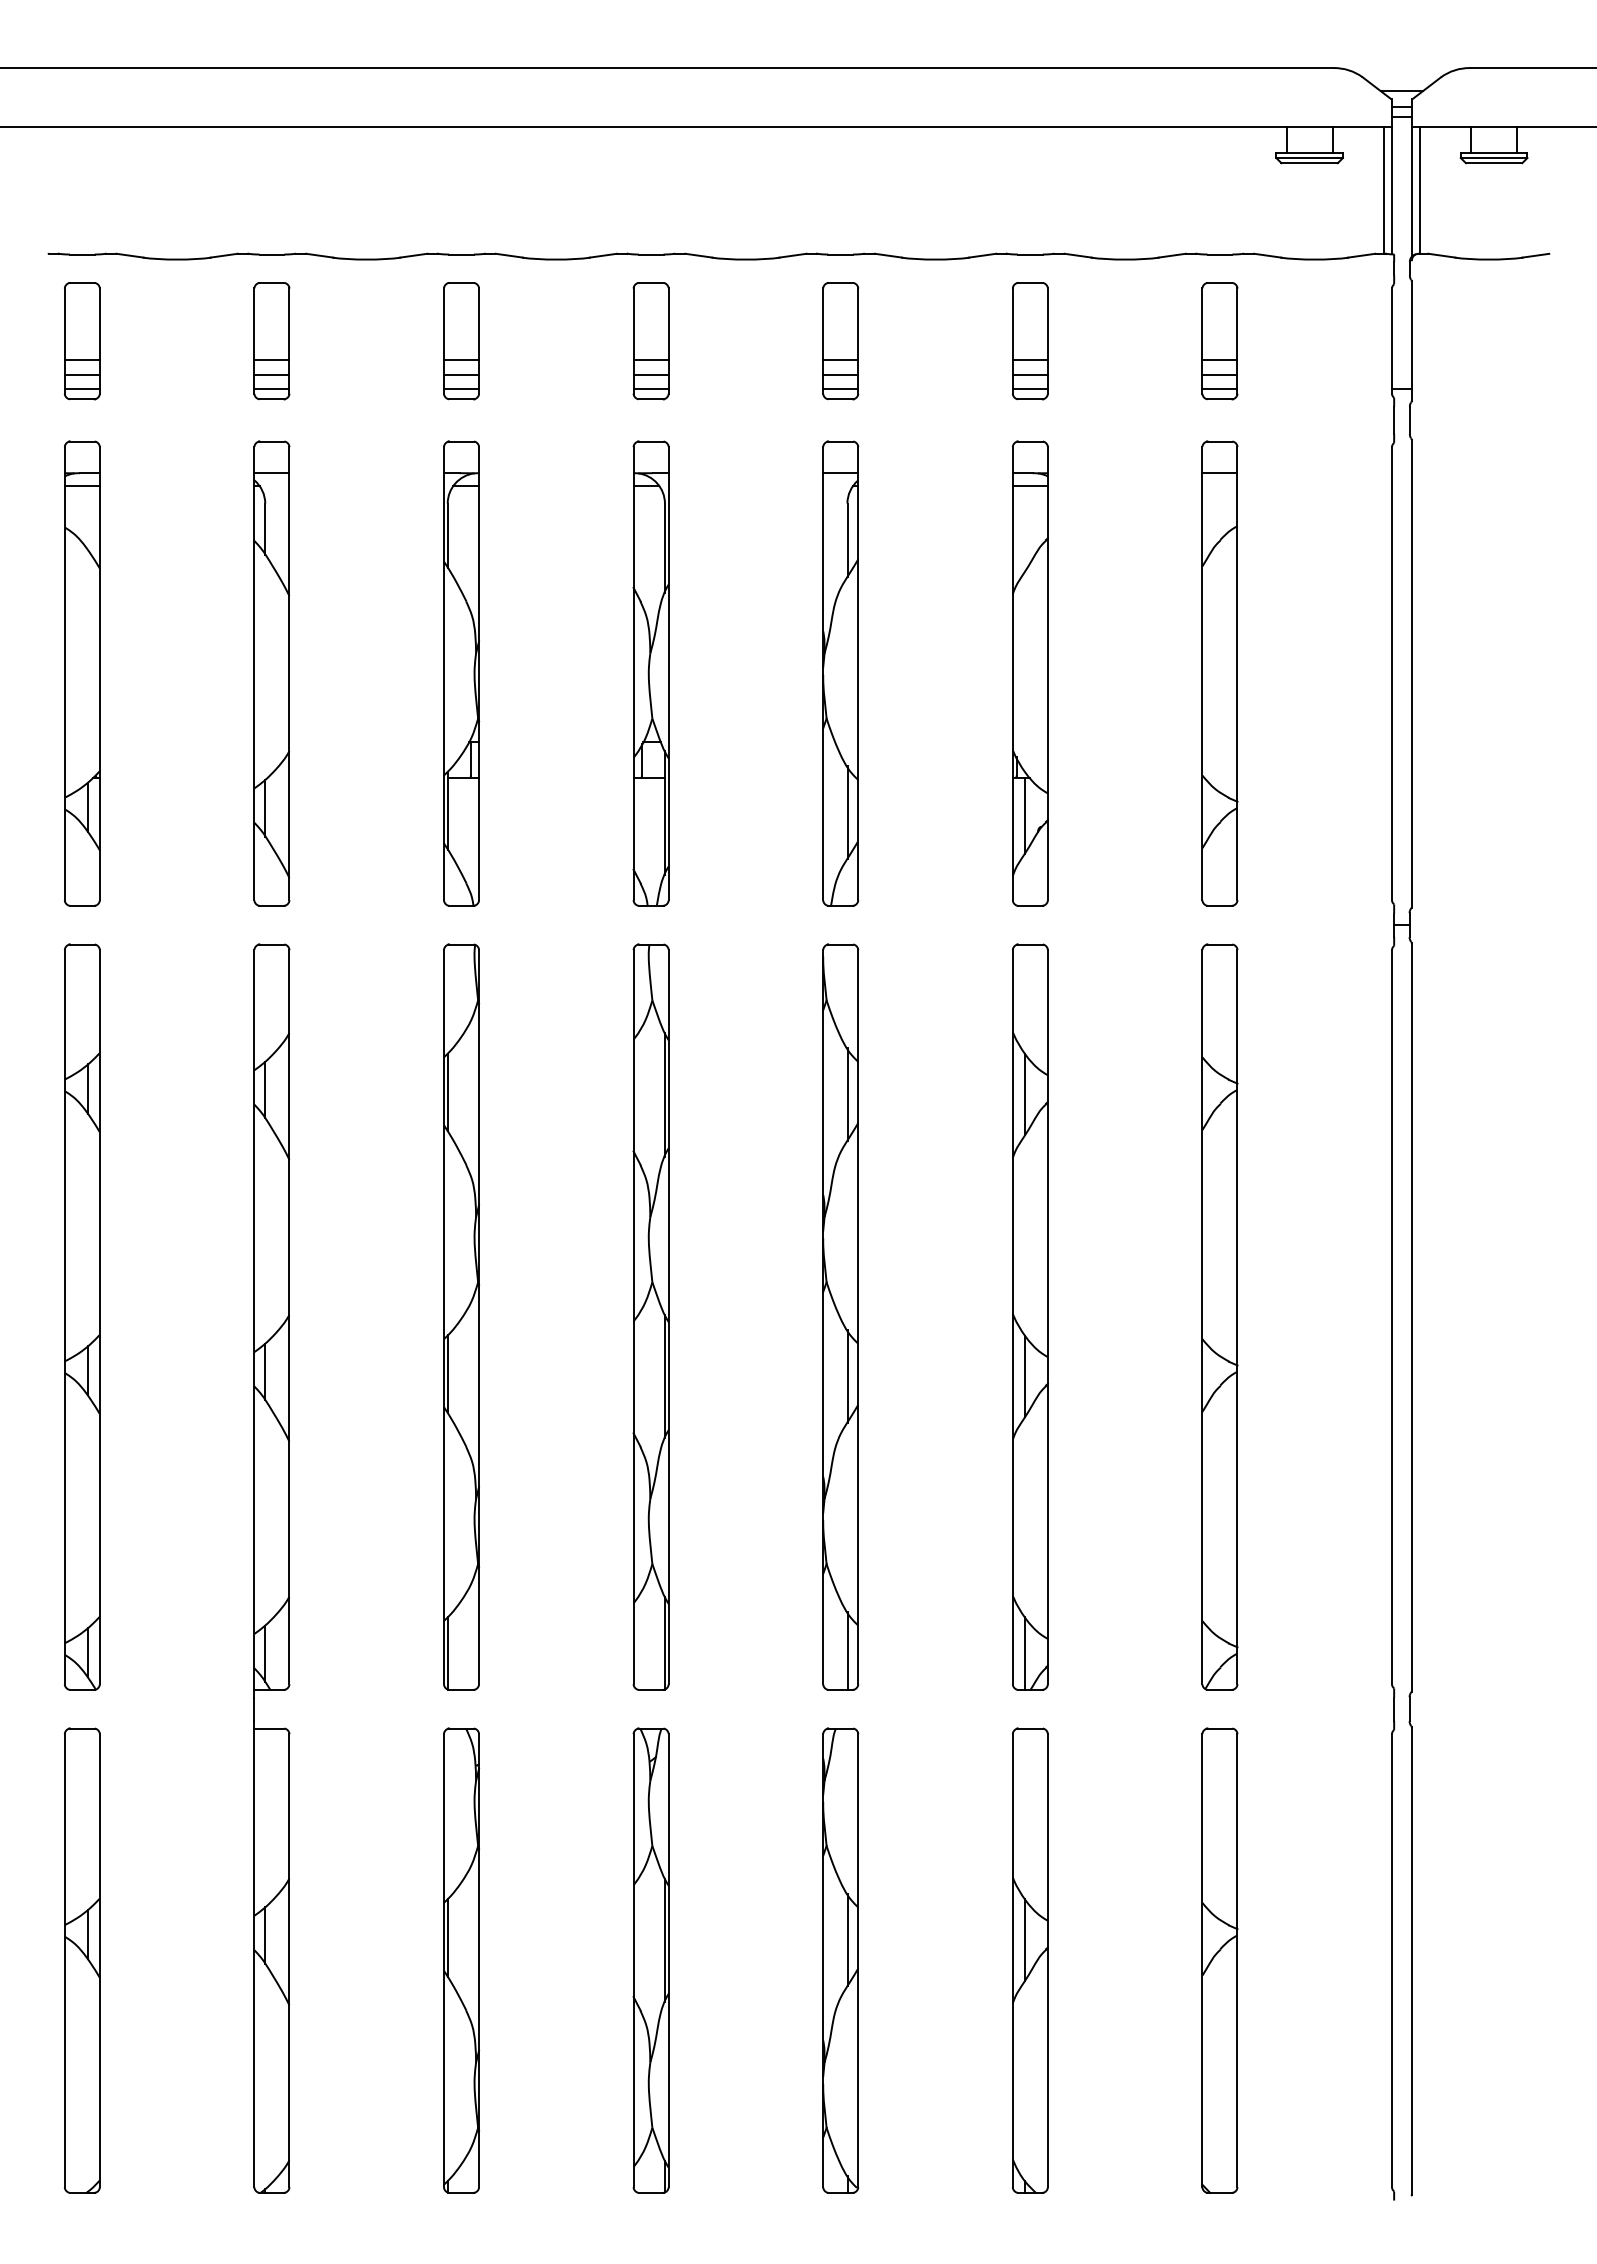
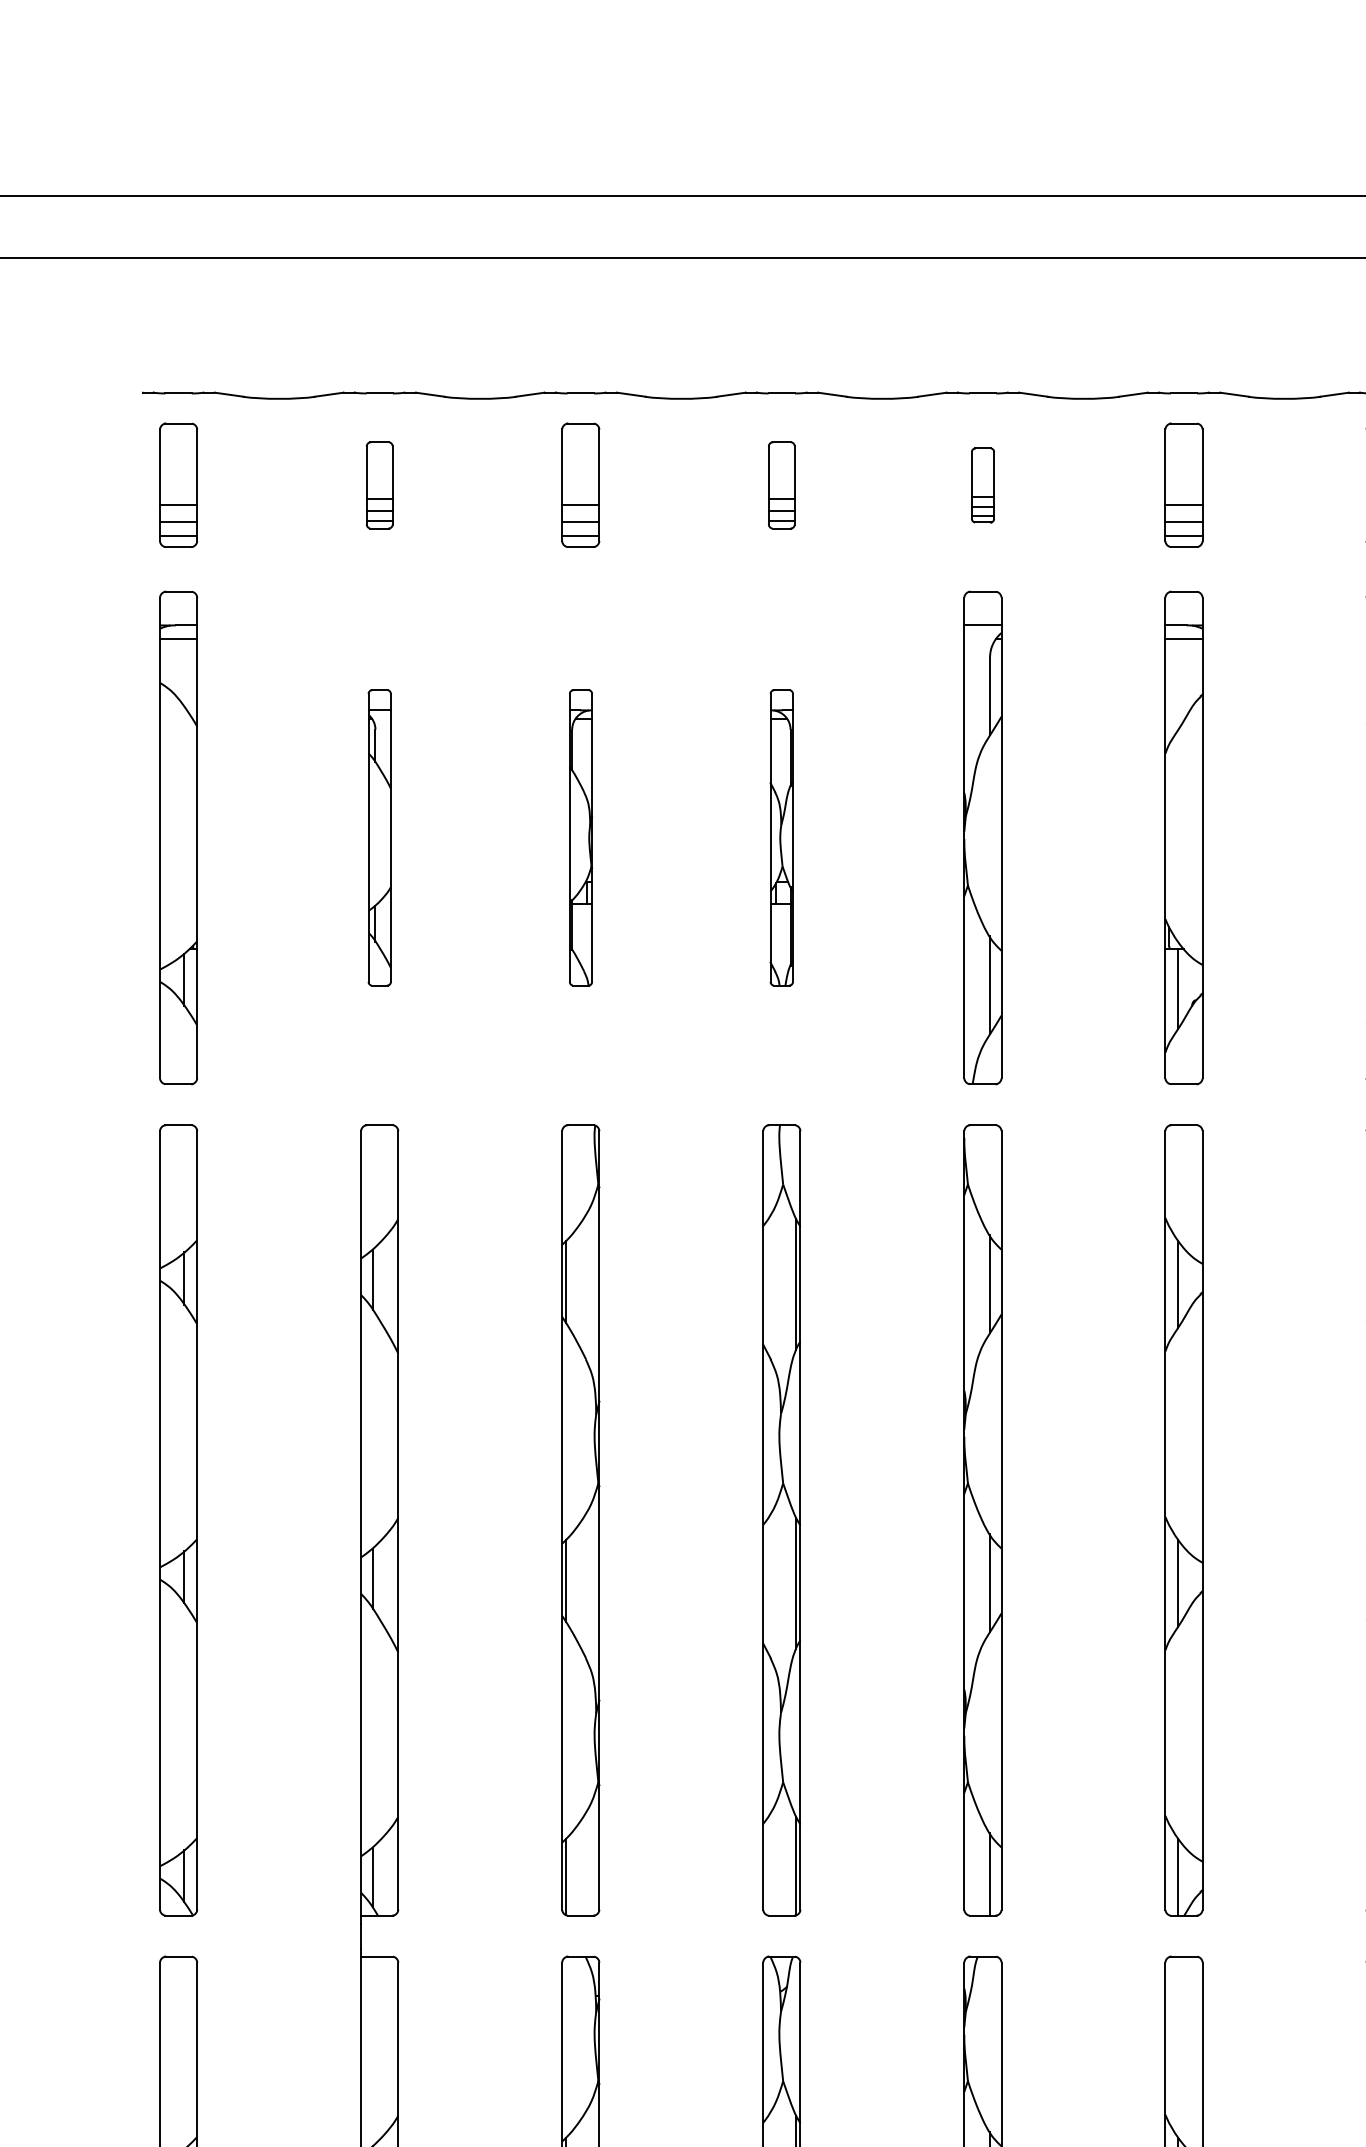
part: (271, 341) -> (379, 485), size x0.7
part: (650, 341) -> (781, 485), size x0.7
part: (840, 341) -> (982, 485), size x0.6
part: (271, 673) -> (379, 837), size x0.6
part: (461, 673) -> (580, 837), size x0.6
part: (650, 673) -> (781, 837), size x0.6

